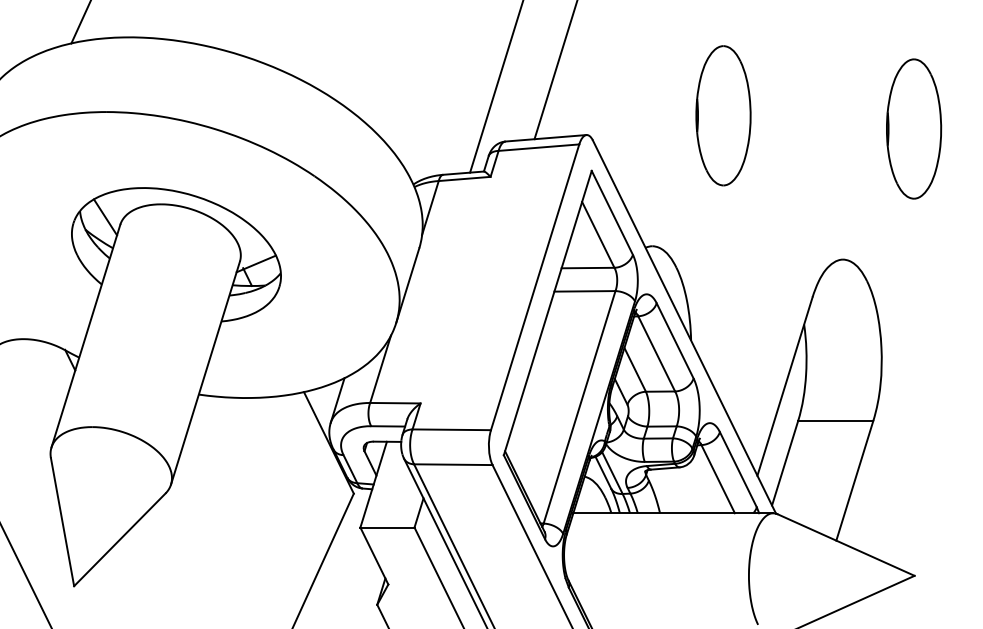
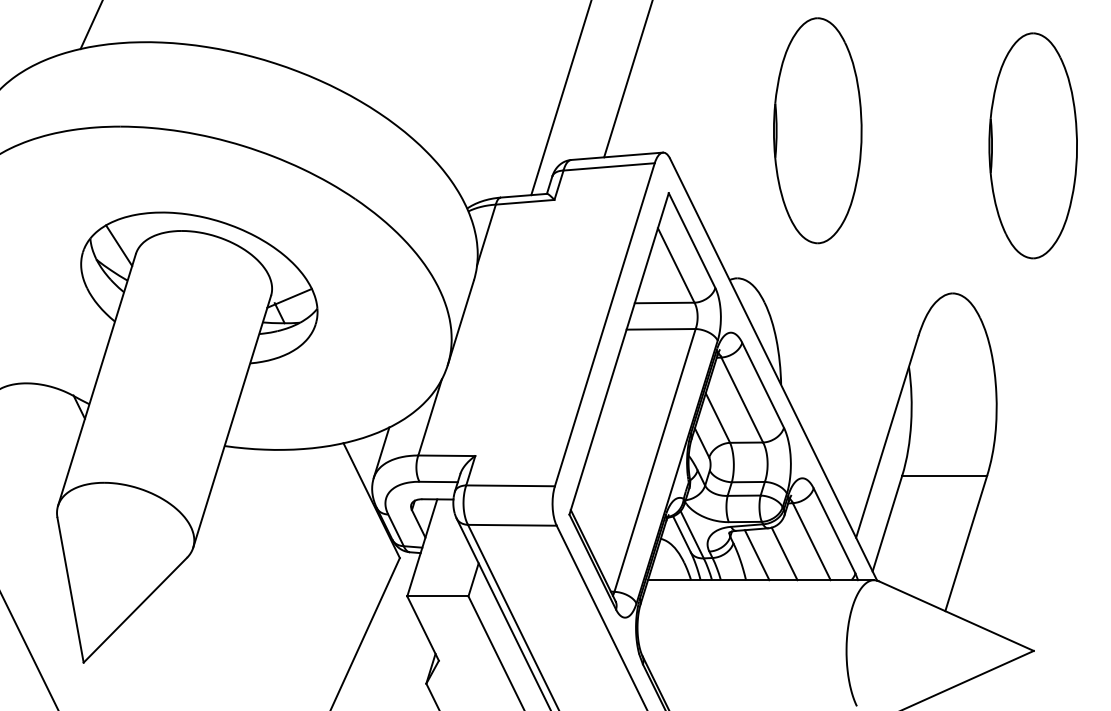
part: (723, 115) -> (817, 130), size x1.43
part: (913, 128) -> (1032, 145), size x1.43
line: (693, 489) -> (783, 553), added
line: (669, 491) -> (756, 555), added

